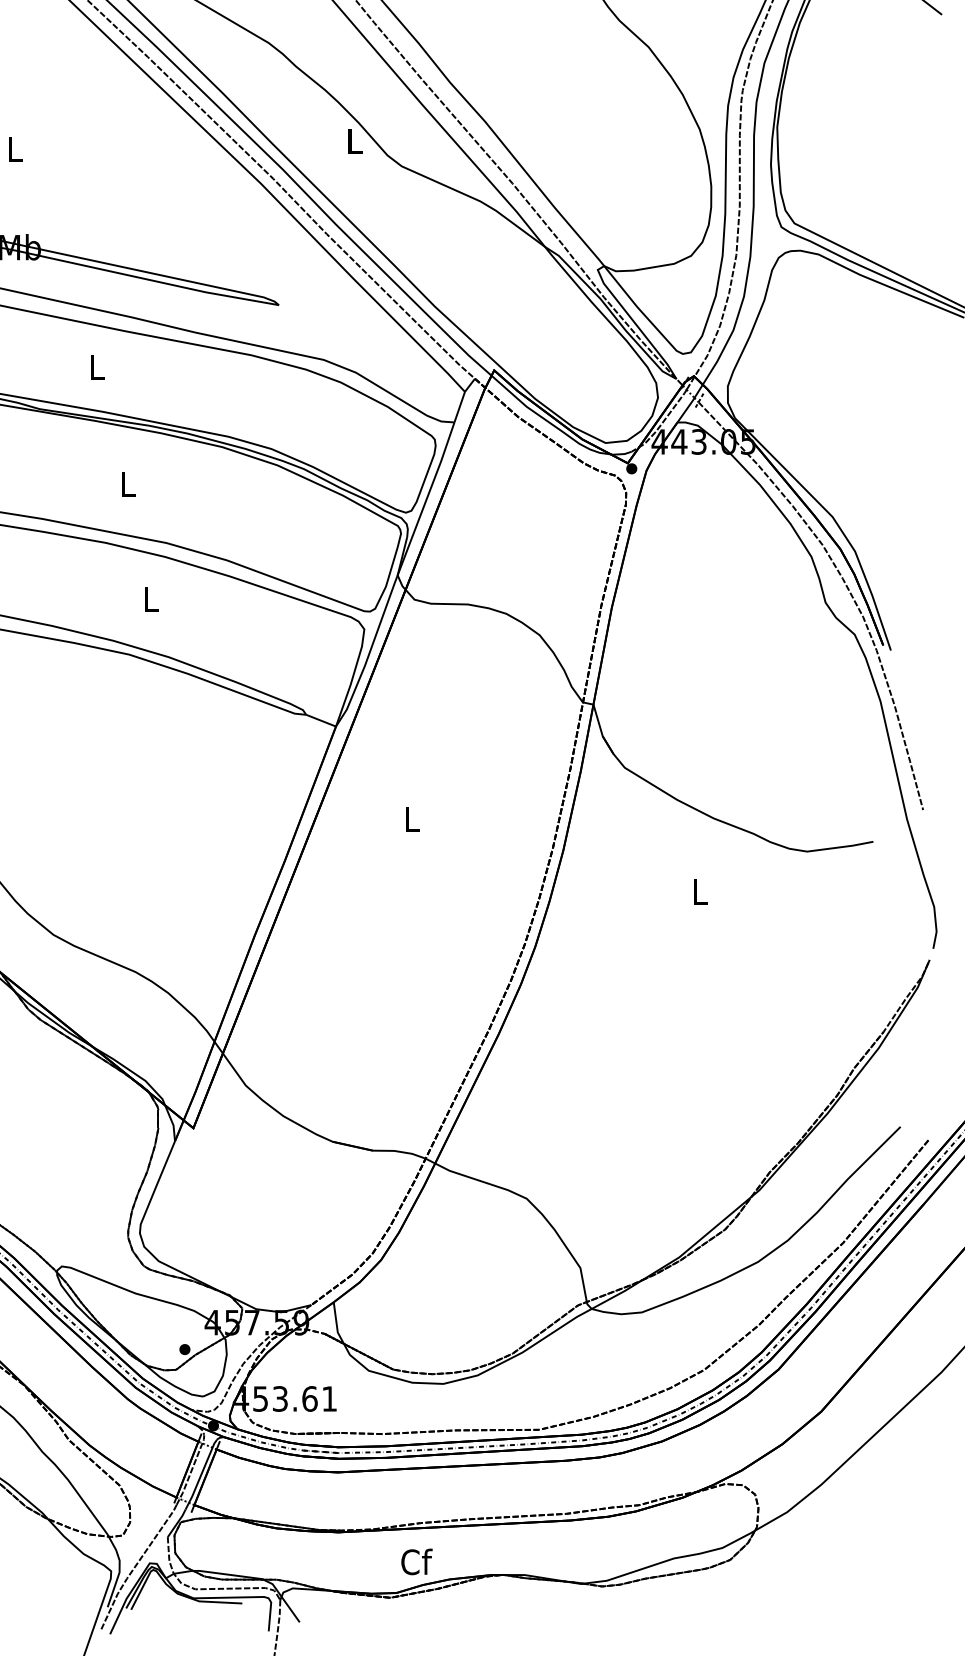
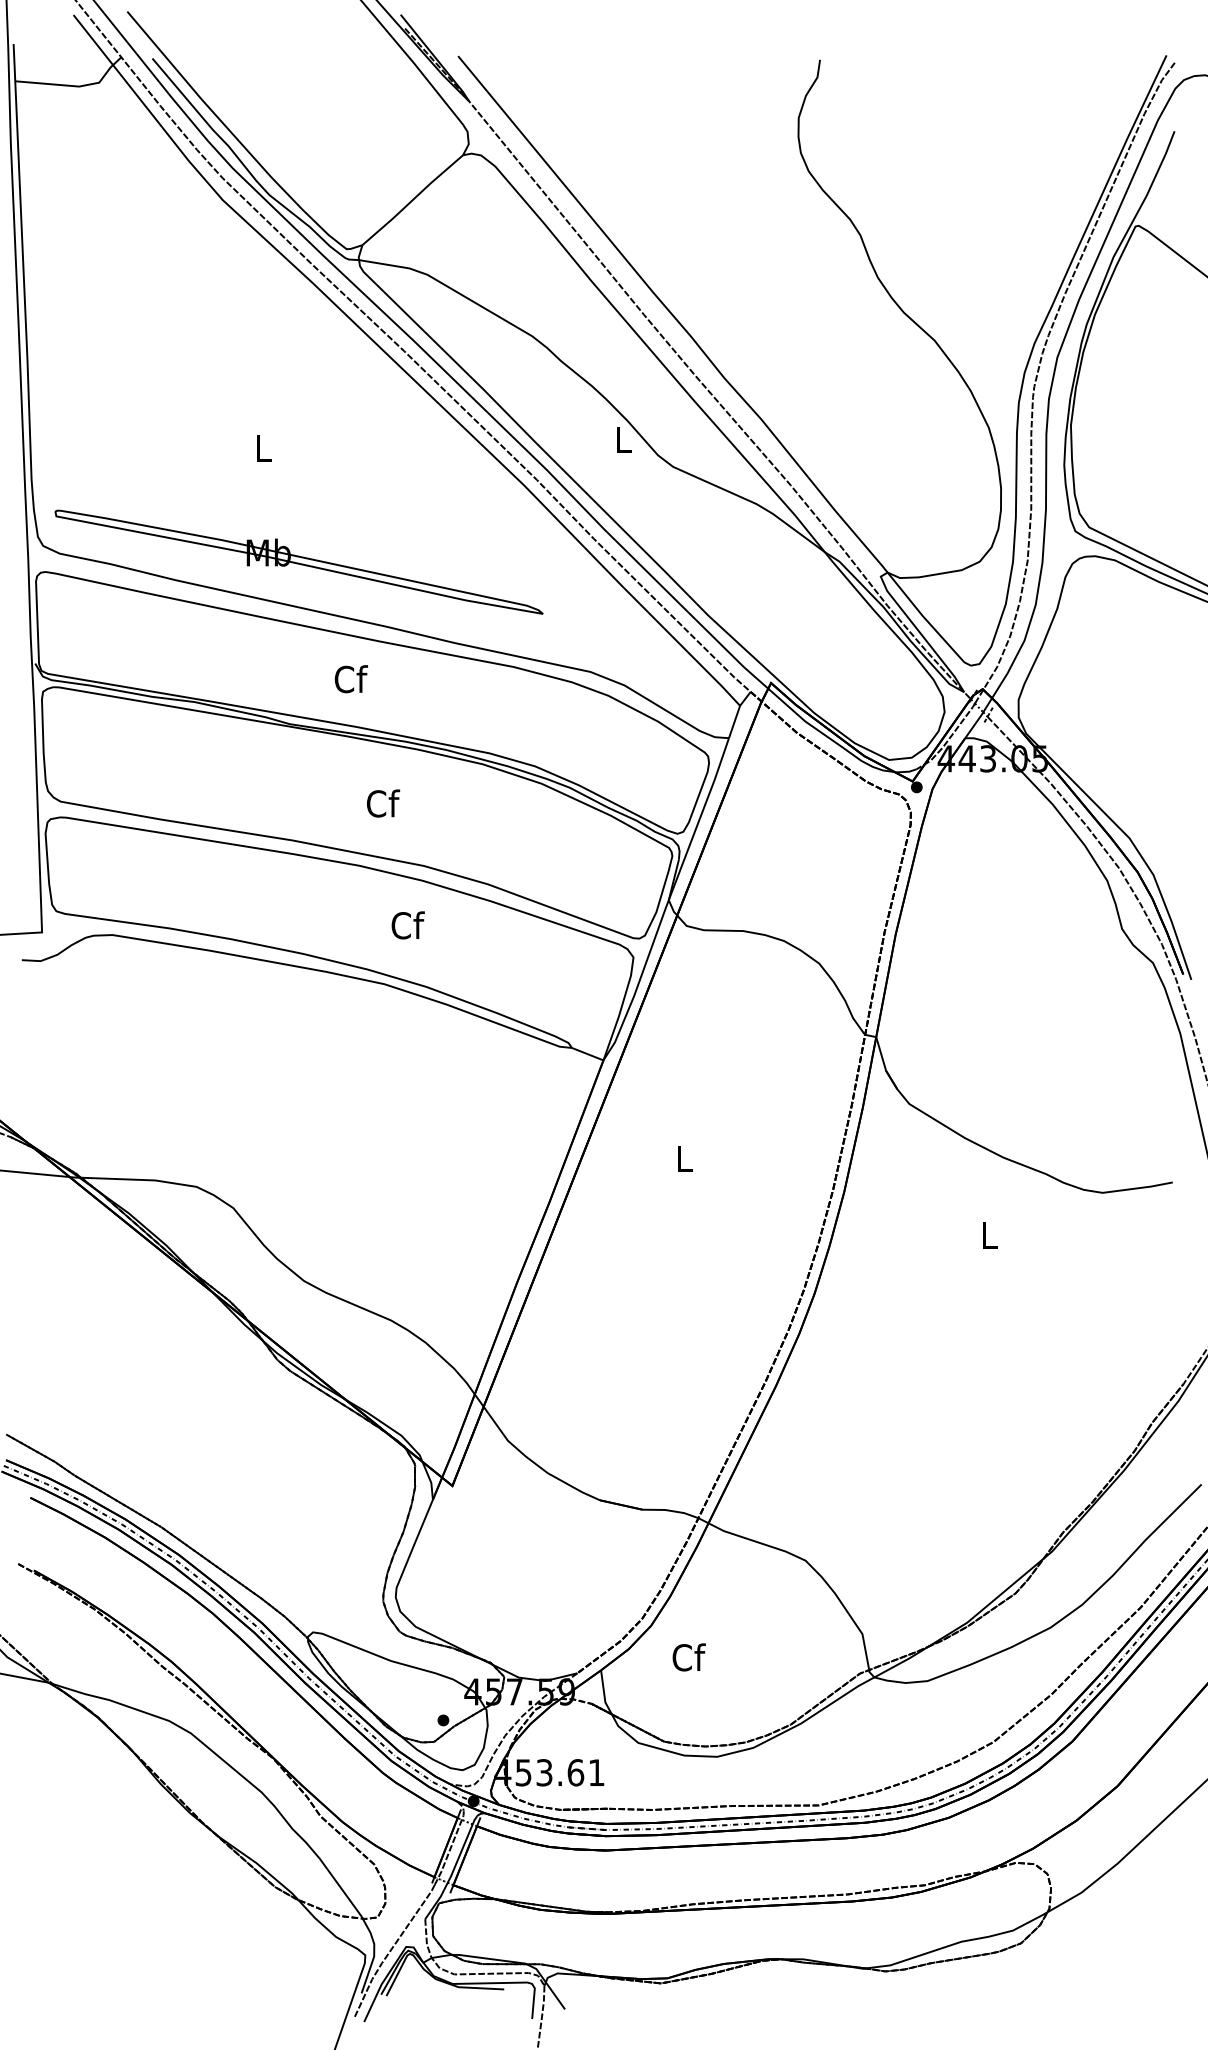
text: (97, 367) -> (350, 679), L -> Cf
text: (128, 484) -> (383, 803), L -> Cf
text: (151, 599) -> (407, 925), L -> Cf
text: (416, 1562) -> (688, 1657), moved

